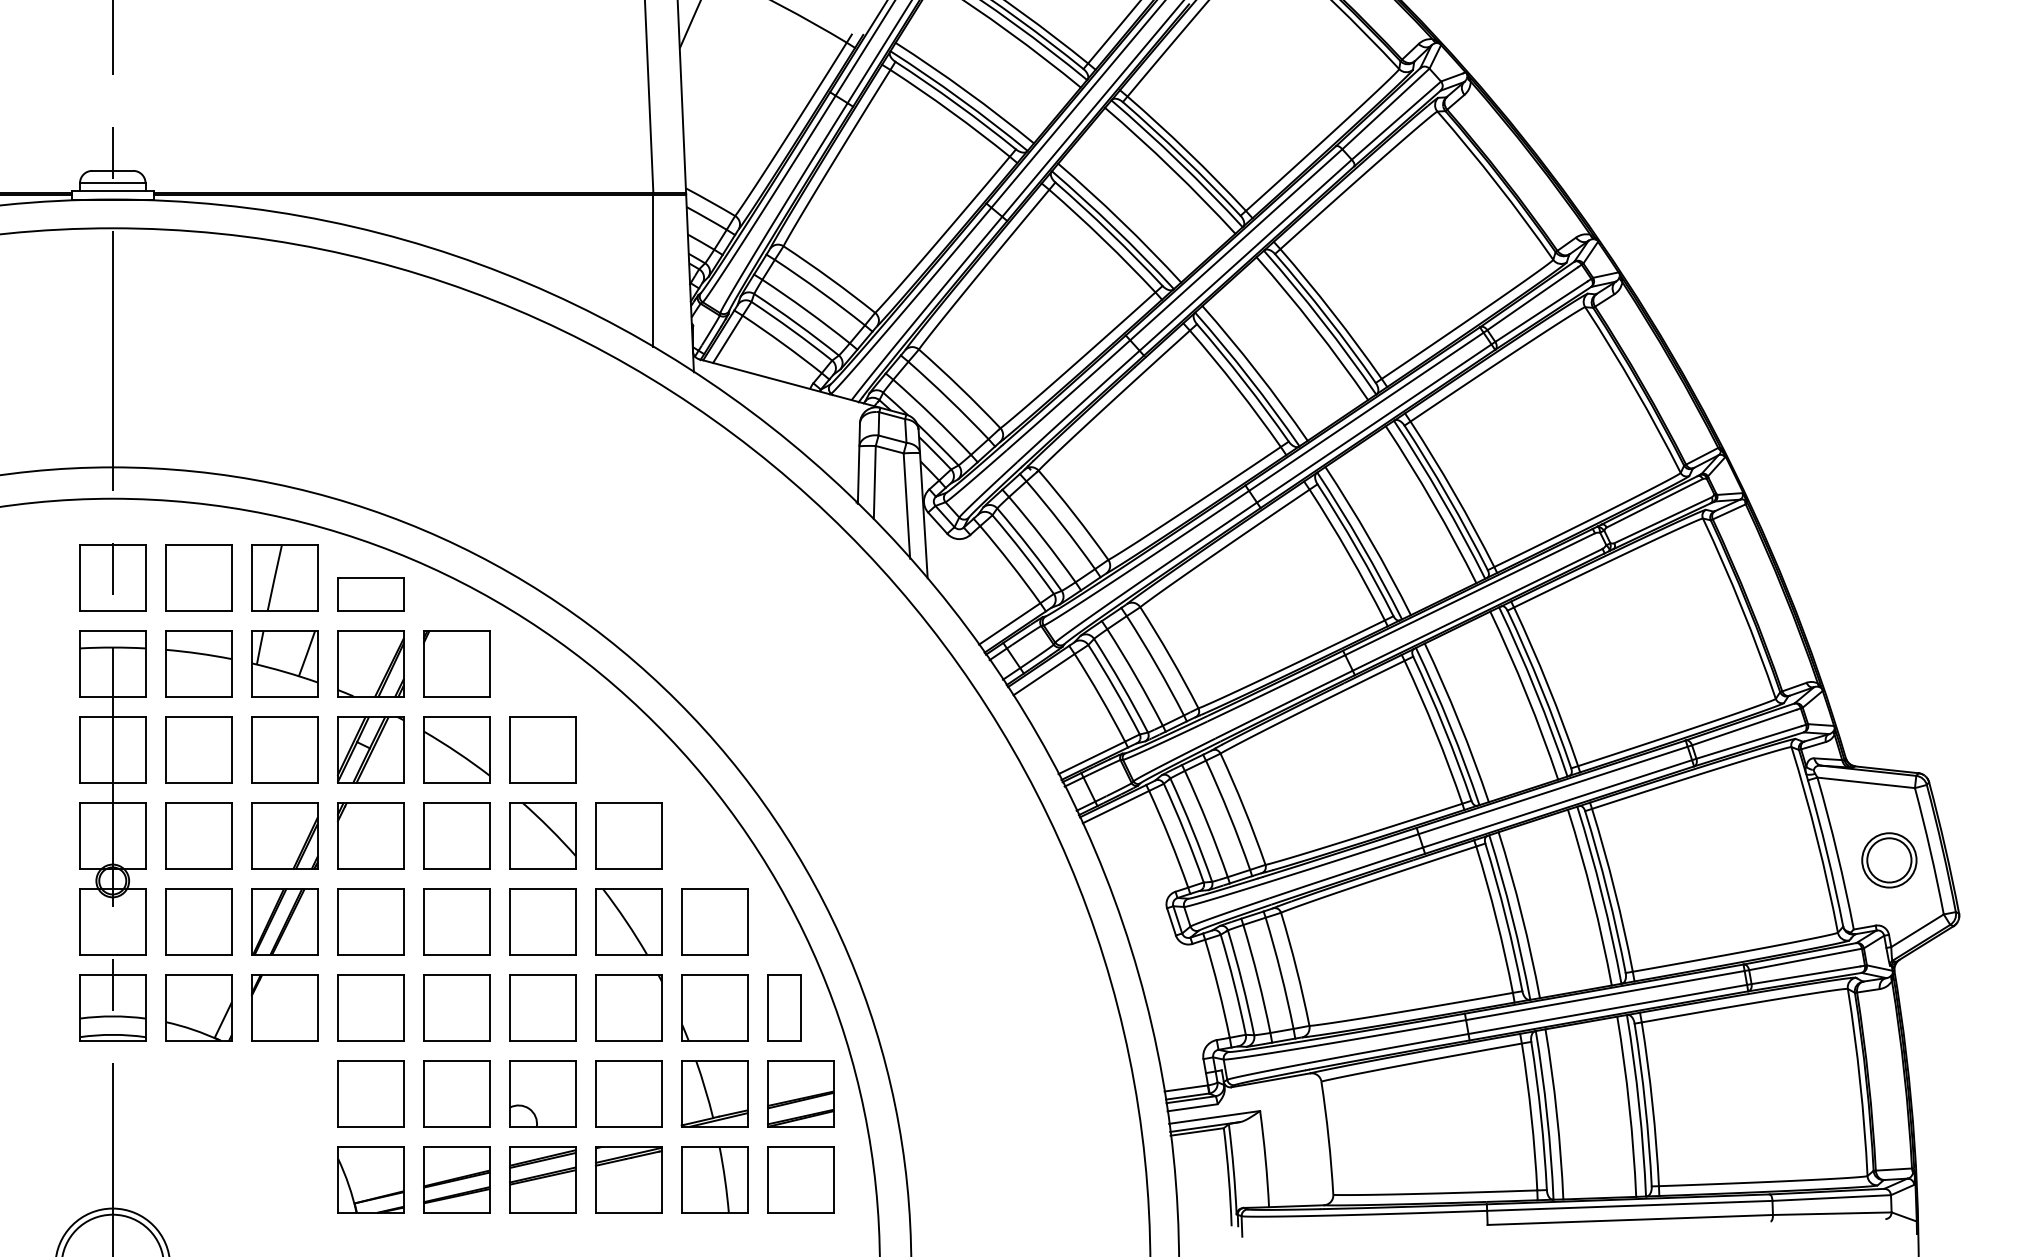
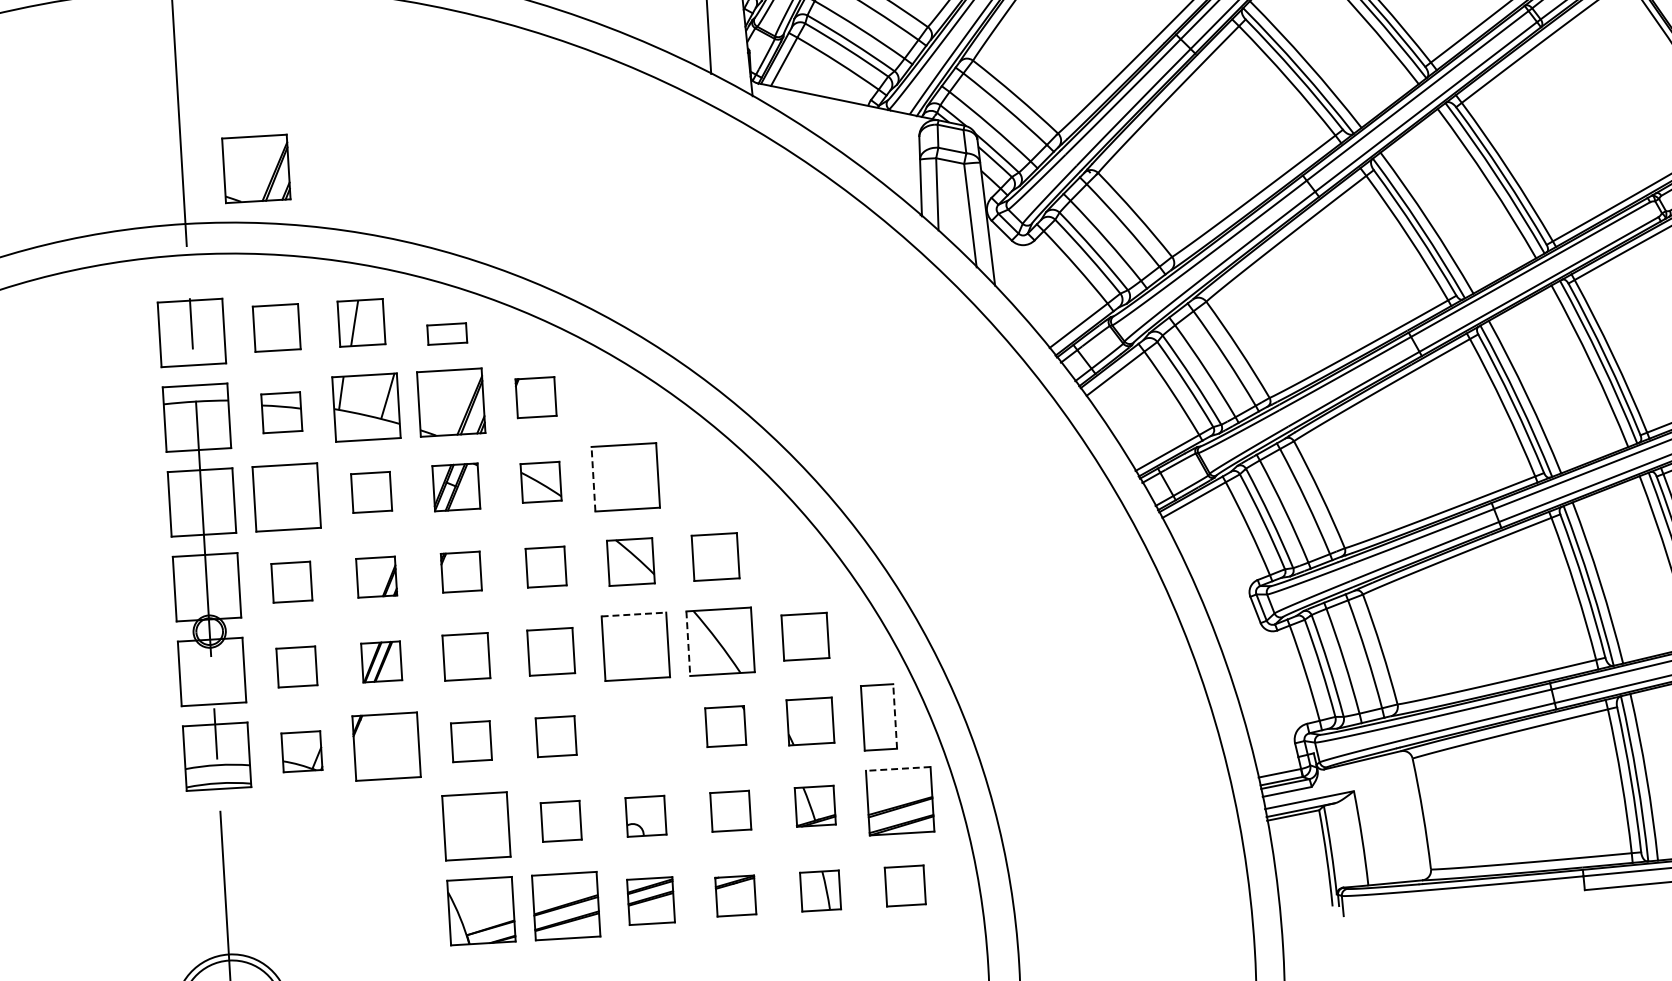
part: (187, 415) -> (256, 168), added
part: (198, 577) -> (276, 327), size x0.7
part: (284, 577) -> (361, 322), size x0.7
part: (370, 594) -> (446, 334), size x0.6
part: (198, 663) -> (281, 412), size x0.6
part: (456, 663) -> (535, 397), size x0.6
part: (284, 749) -> (371, 492), size x0.6
part: (370, 749) -> (455, 486), size x0.7
part: (456, 749) -> (540, 481), size x0.6
line: (510, 749) -> (593, 478), solid -> dashed
part: (198, 835) -> (291, 581), size x0.6
part: (284, 835) -> (376, 576), size x0.6
part: (370, 835) -> (461, 571), size x0.6
part: (456, 835) -> (545, 566), size x0.6
part: (542, 835) -> (630, 561), size x0.7
part: (628, 835) -> (715, 556), size x0.7
line: (542, 889) -> (633, 614), solid -> dashed
part: (198, 921) -> (296, 666), size x0.6
part: (284, 921) -> (381, 661), size x0.6
part: (370, 921) -> (466, 656), size x0.7
part: (456, 921) -> (550, 651), size x0.7
line: (596, 921) -> (688, 643), solid -> dashed
part: (714, 921) -> (805, 636), size x0.7
part: (198, 1007) -> (301, 751), size x0.6
part: (370, 1007) -> (471, 741), size x0.6
part: (456, 1007) -> (555, 736), size x0.6
part: (542, 1007) -> (640, 731), removed
part: (628, 1007) -> (725, 726), size x0.6
part: (714, 1007) -> (810, 721), size x0.7
line: (800, 1007) -> (894, 716), solid -> dashed
line: (800, 1061) -> (898, 769), solid -> dashed
part: (456, 1093) -> (560, 820), size x0.6
part: (542, 1093) -> (645, 815), size x0.6
part: (628, 1093) -> (730, 810), size x0.6
part: (714, 1093) -> (815, 805), size x0.6
part: (542, 1179) -> (650, 900), size x0.7
part: (628, 1179) -> (735, 895), size x0.6
part: (714, 1179) -> (820, 890), size x0.6
part: (800, 1179) -> (904, 885), size x0.6

